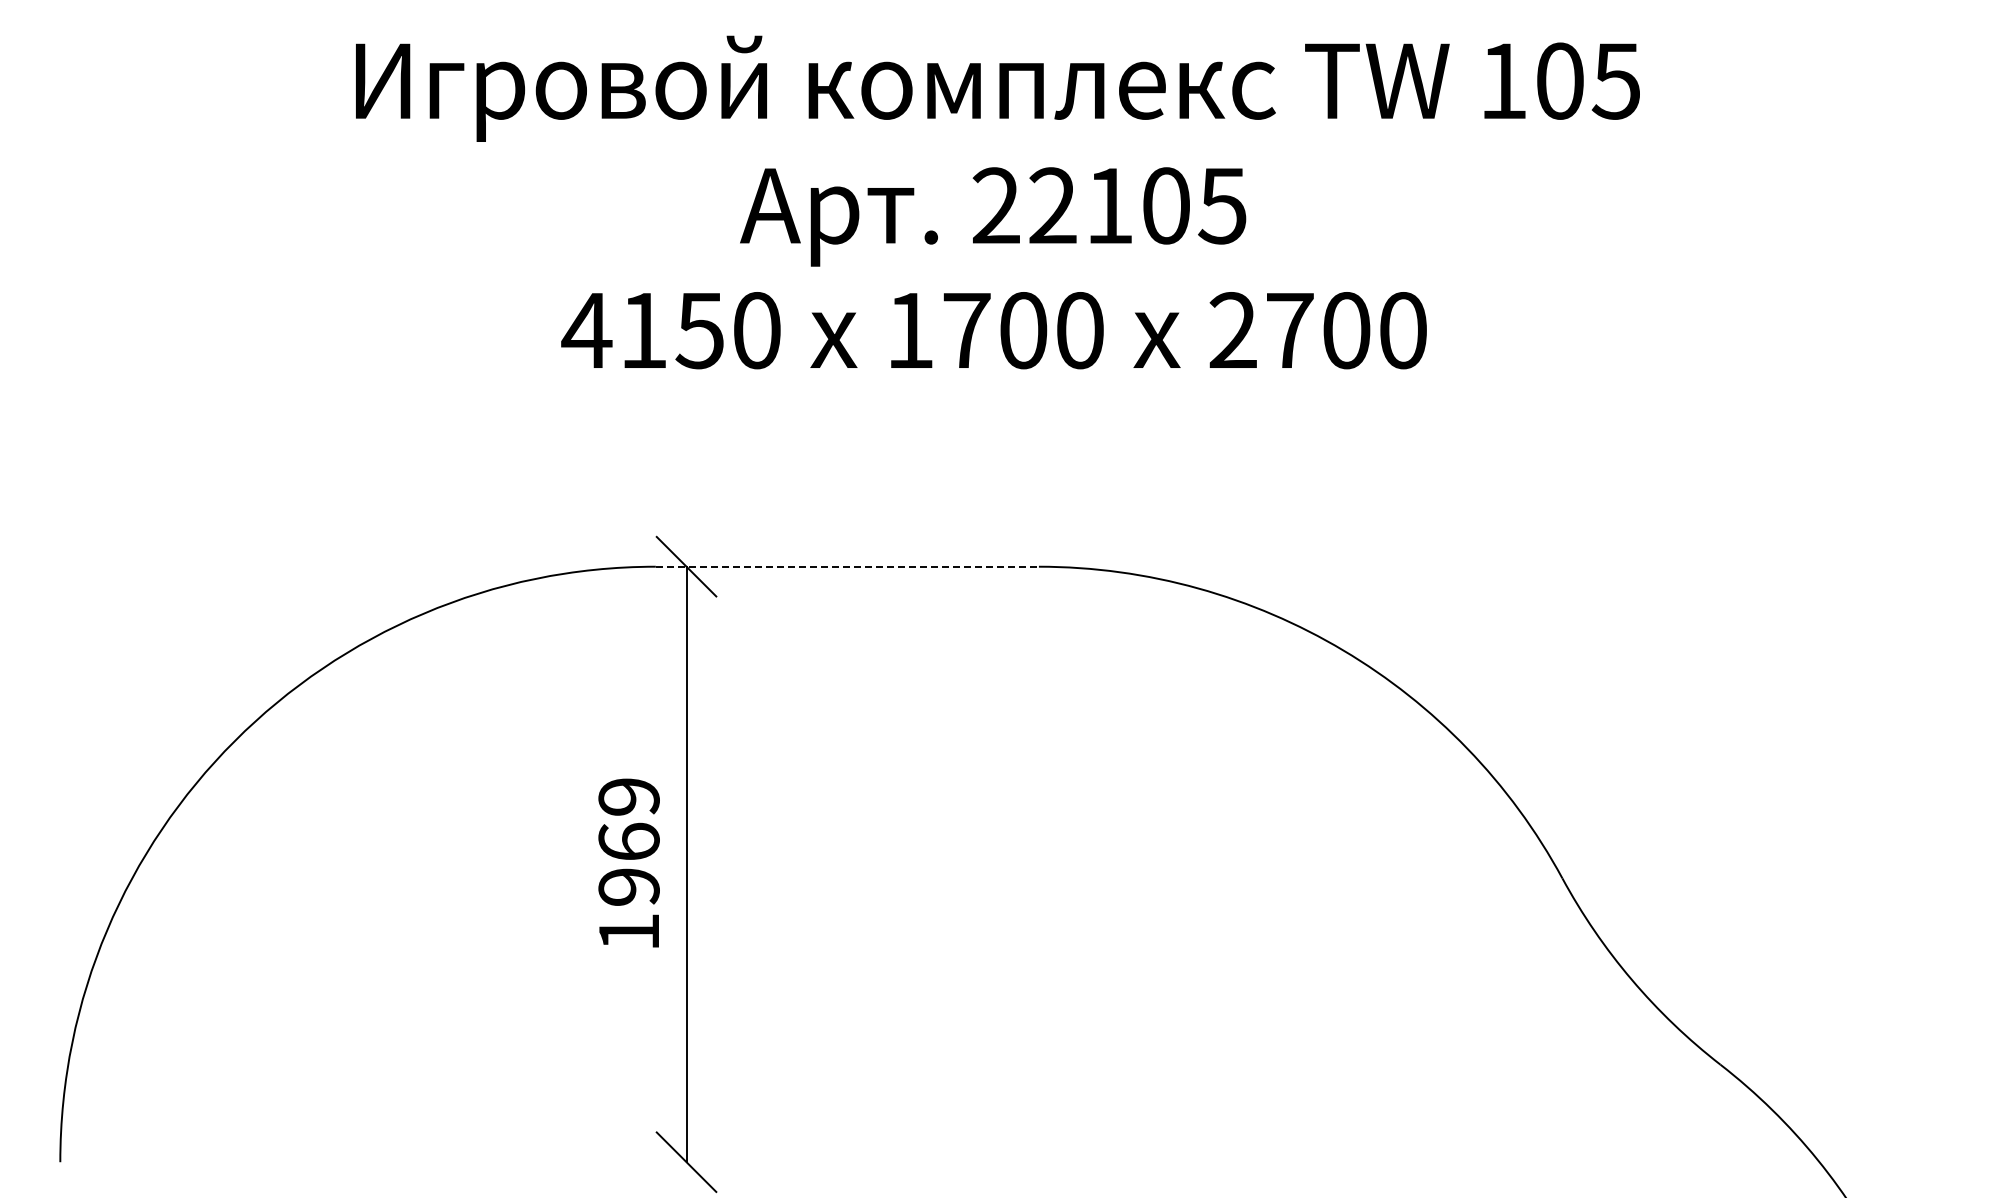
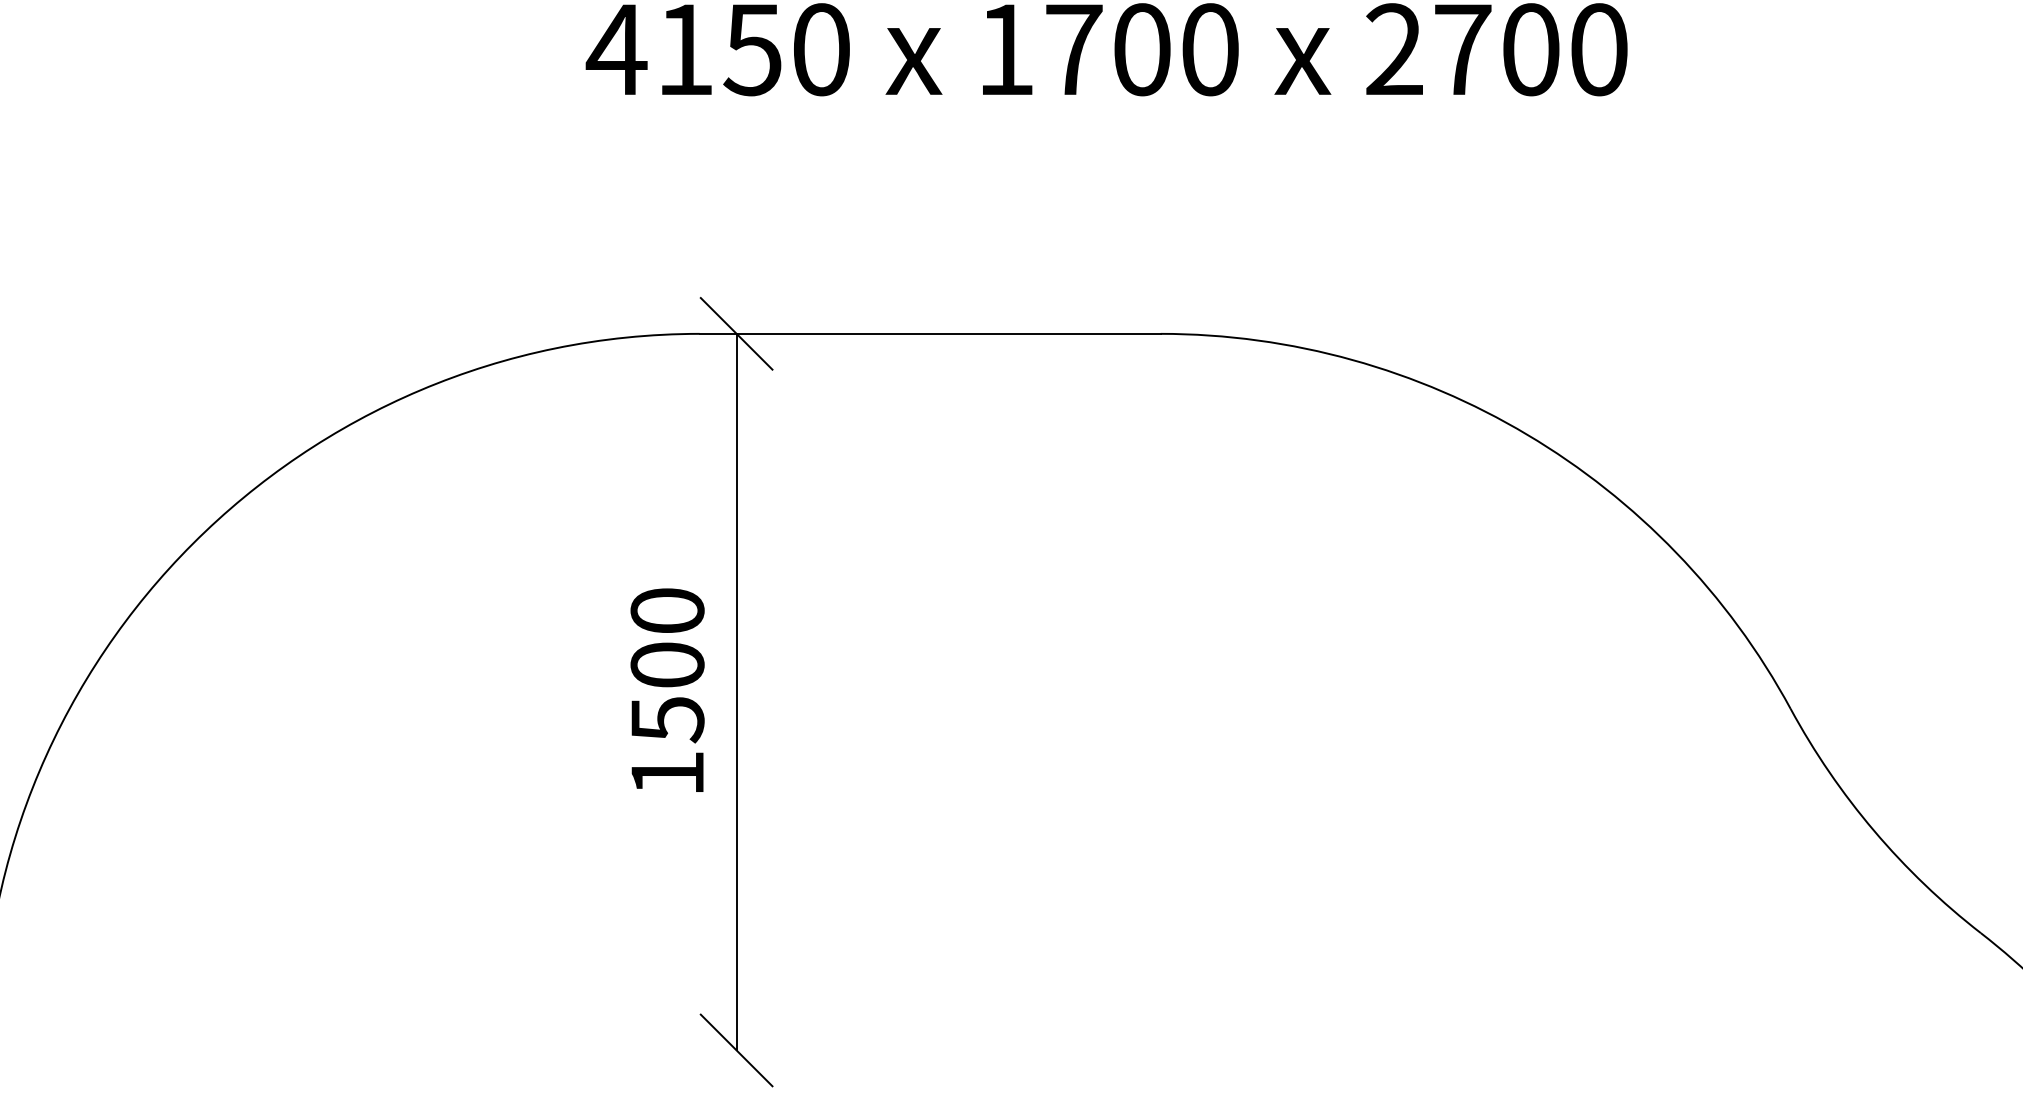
line: (847, 566) -> (930, 333), dashed -> solid
text: (628, 842) -> (666, 665), 1969 -> 1500

